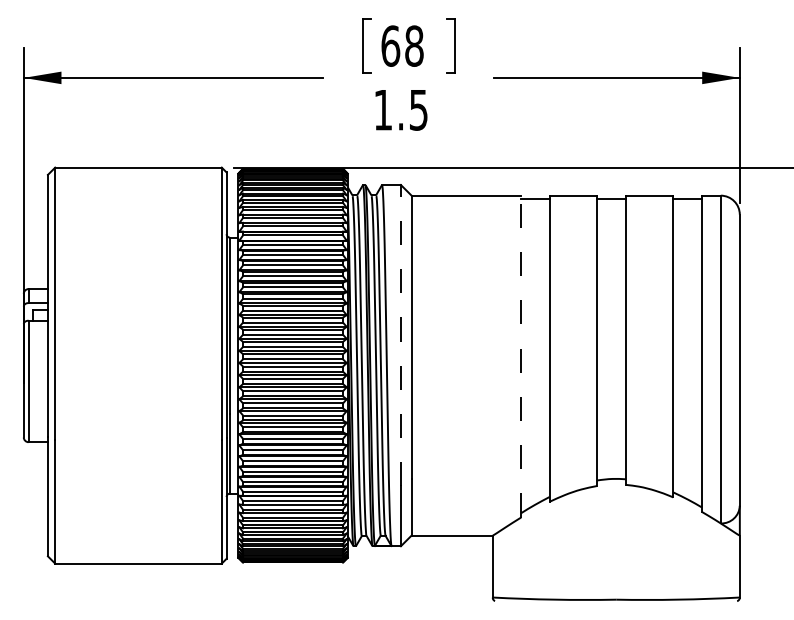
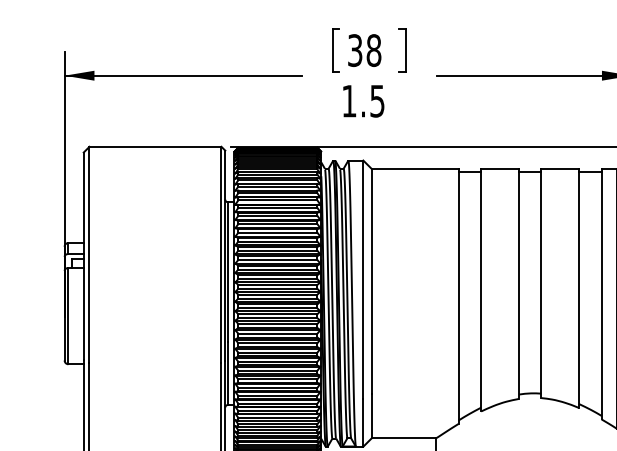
text: (390, 45) -> (355, 50), 68 -> 38
line: (400, 335) -> (363, 279), dashed -> solid
line: (521, 356) -> (458, 296), dashed -> solid

